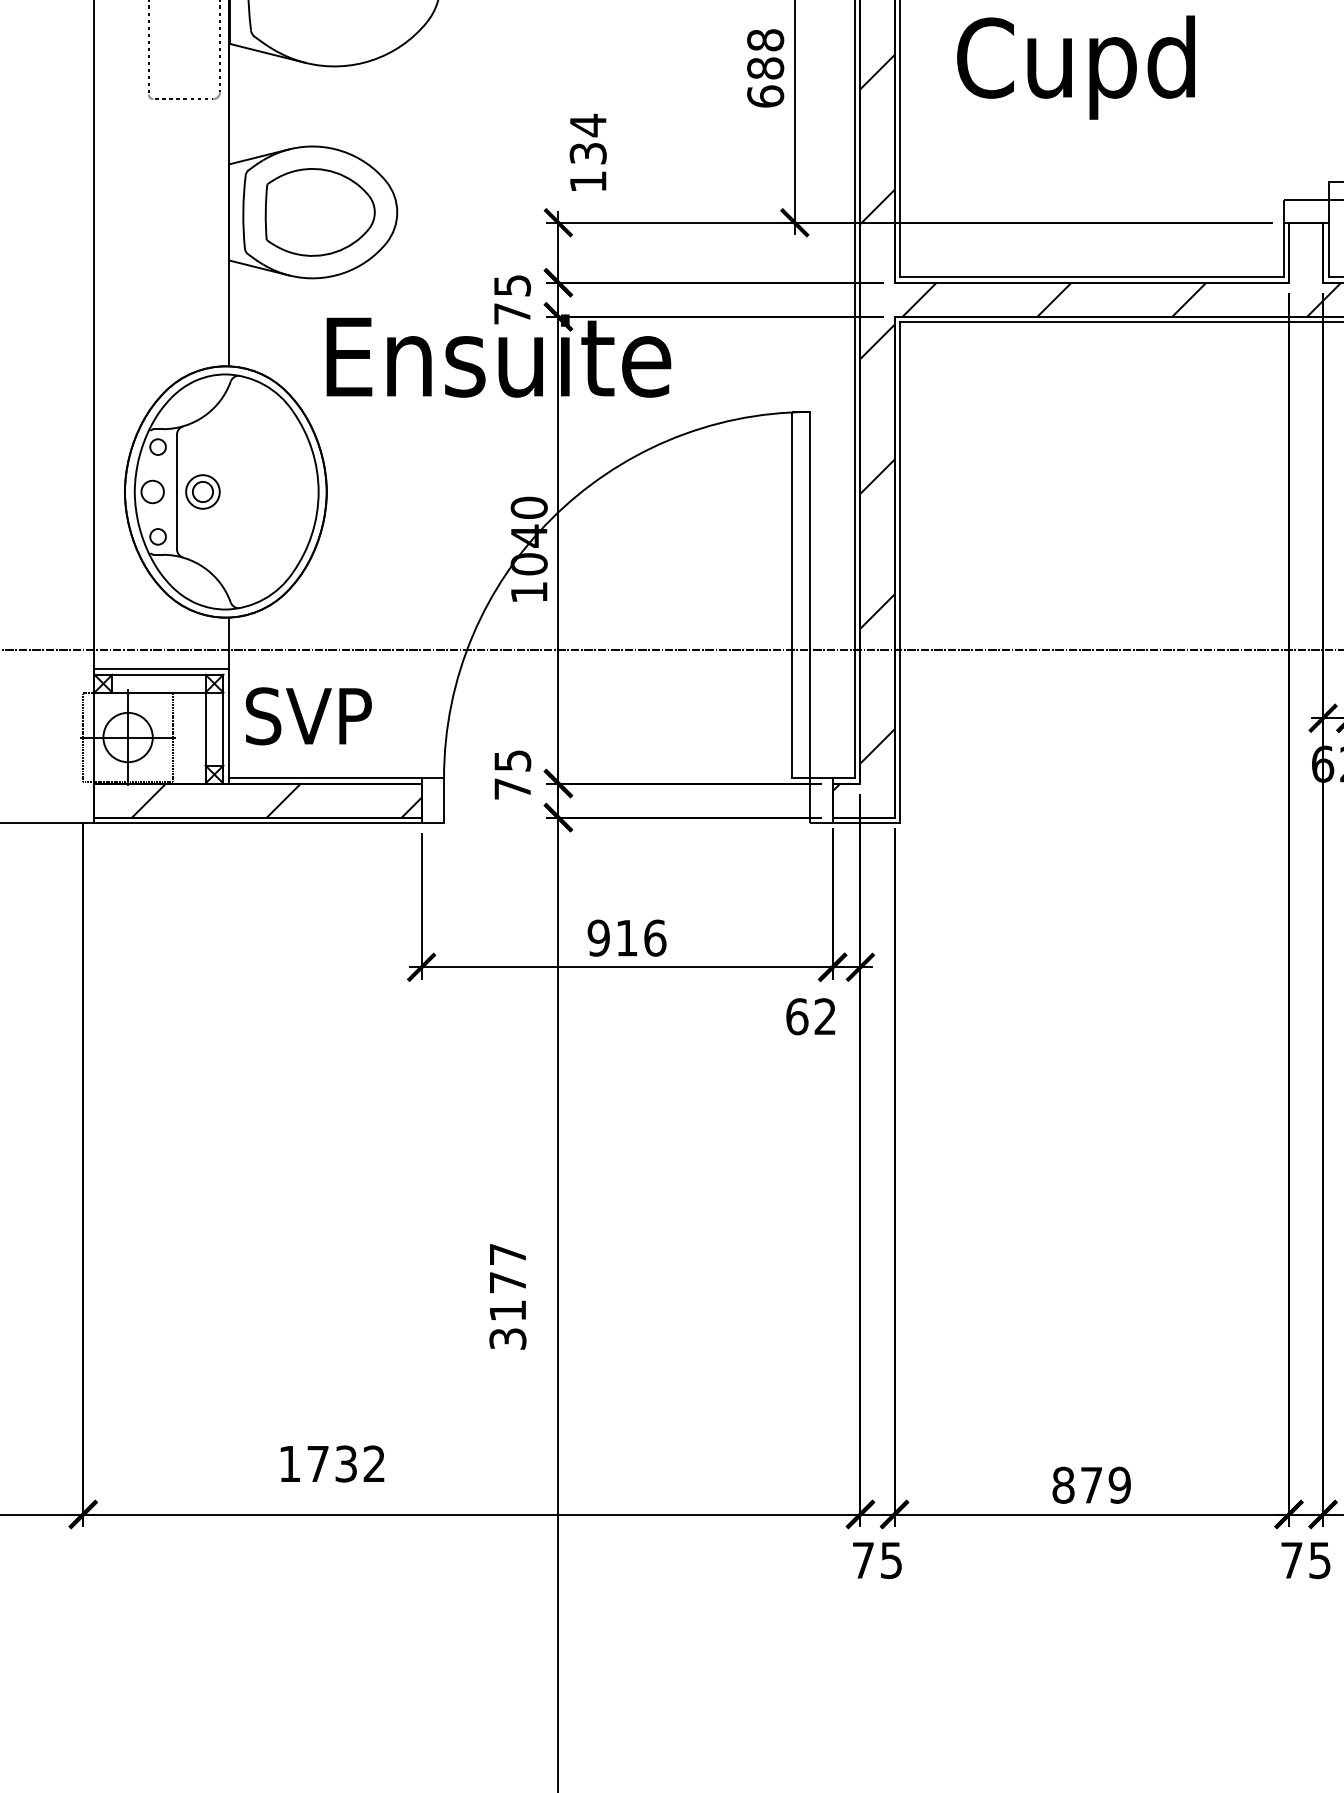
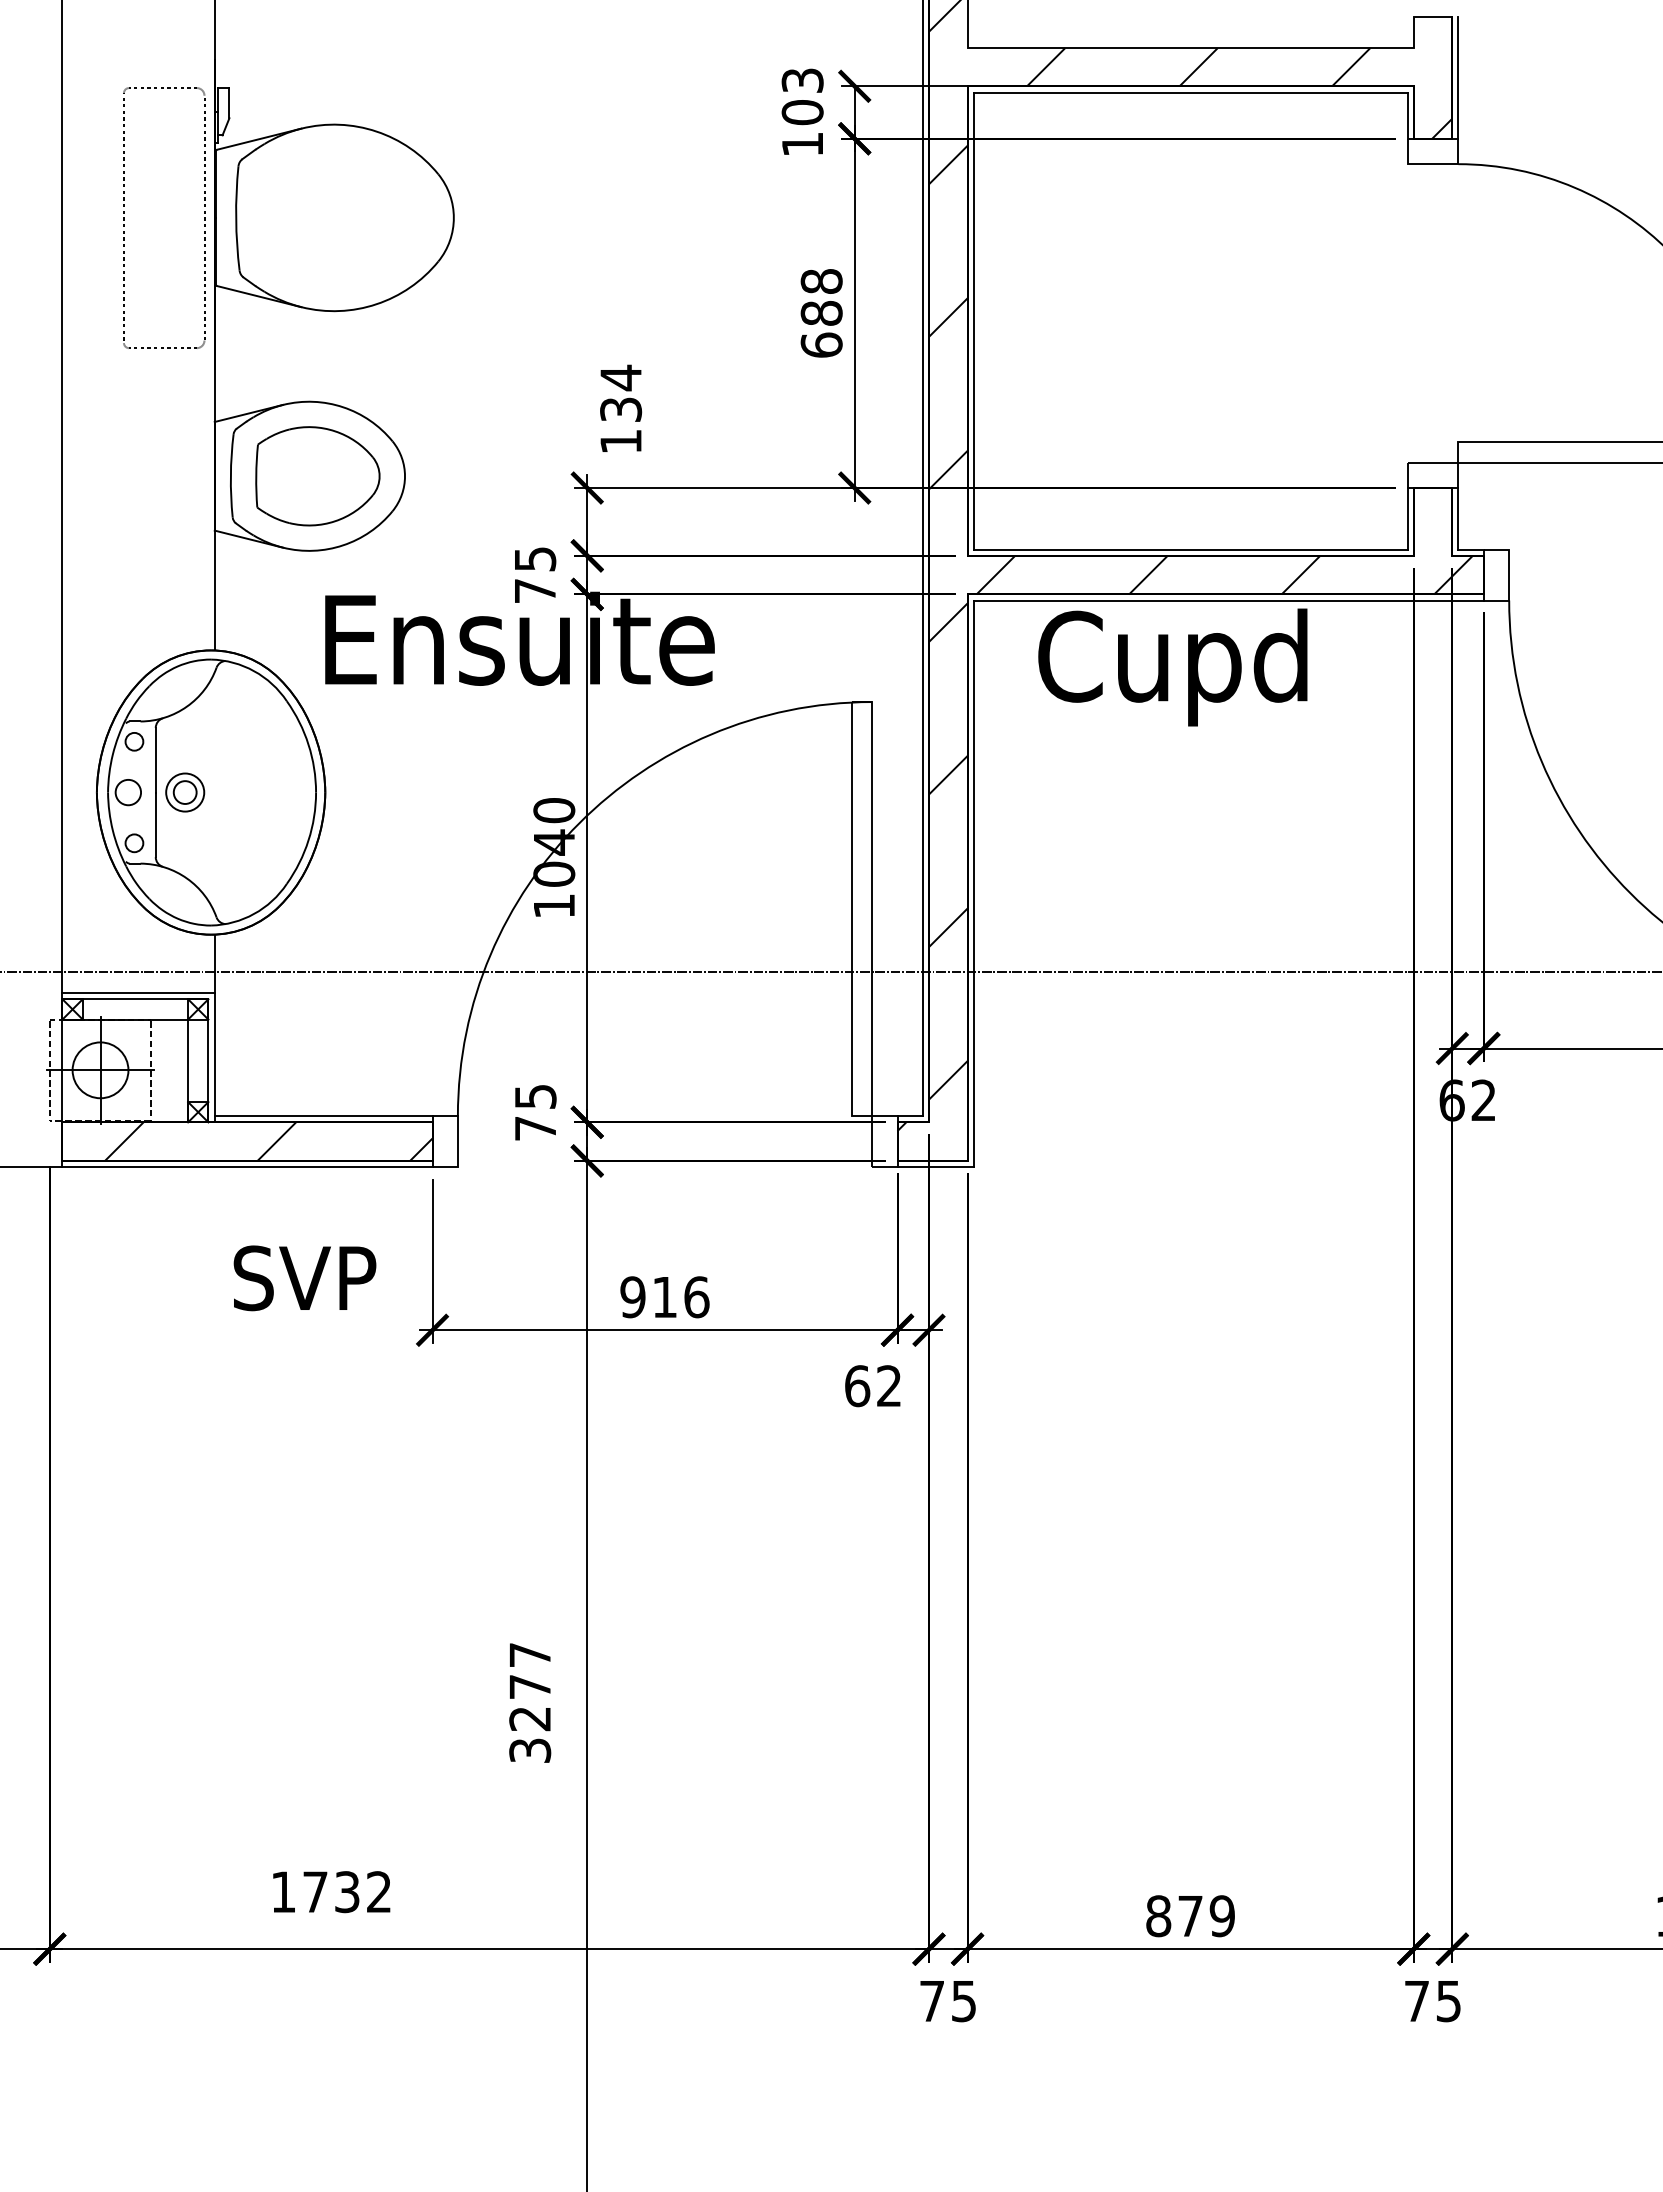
text: (1075, 67) -> (1172, 667), moved
text: (308, 716) -> (304, 1278), moved
text: (507, 1311) -> (529, 1719), 3177 -> 3277

